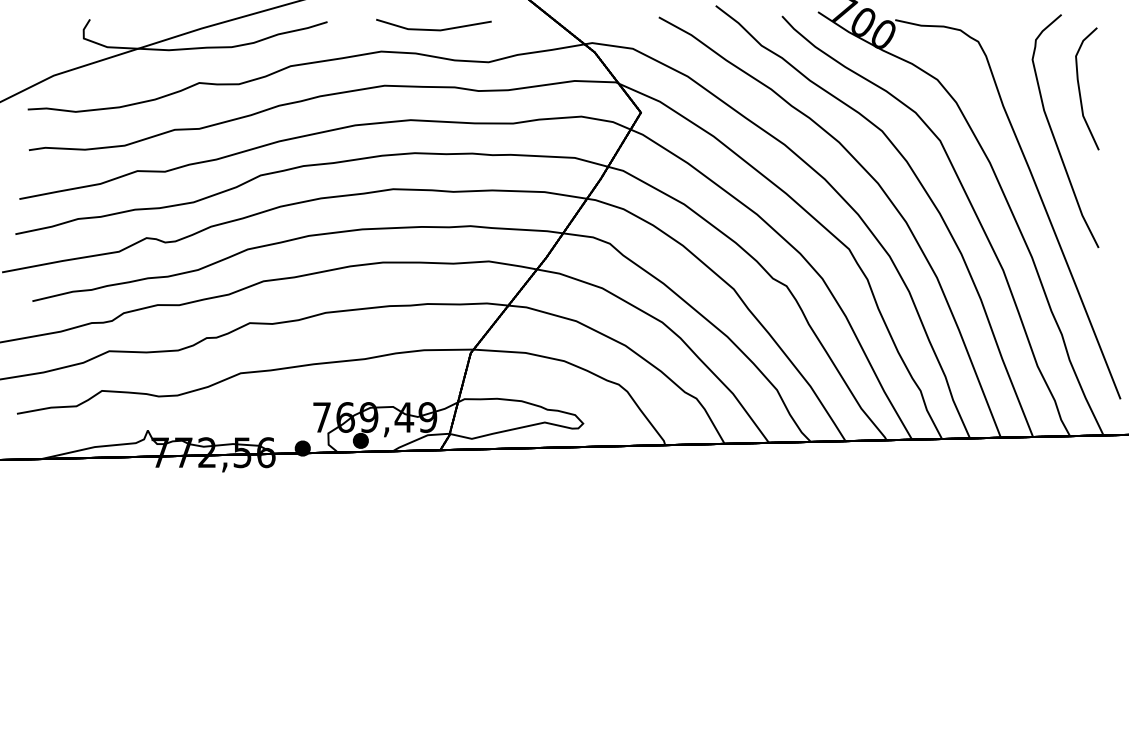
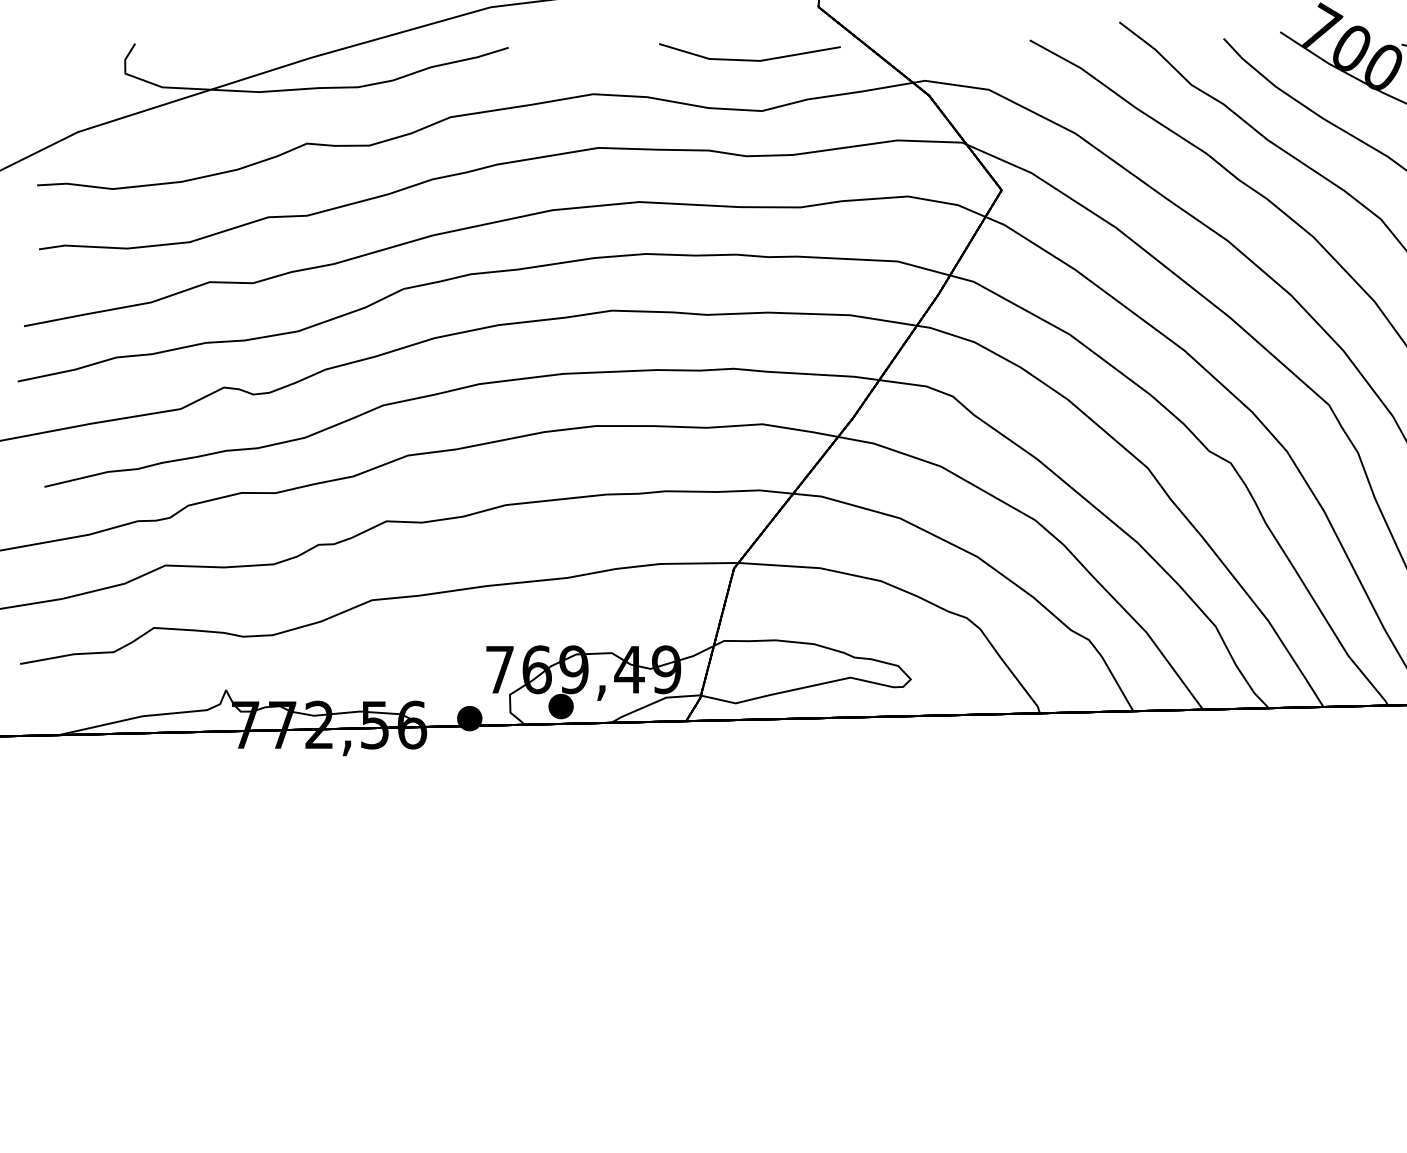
line: (433, 29) -> (749, 59), moved

